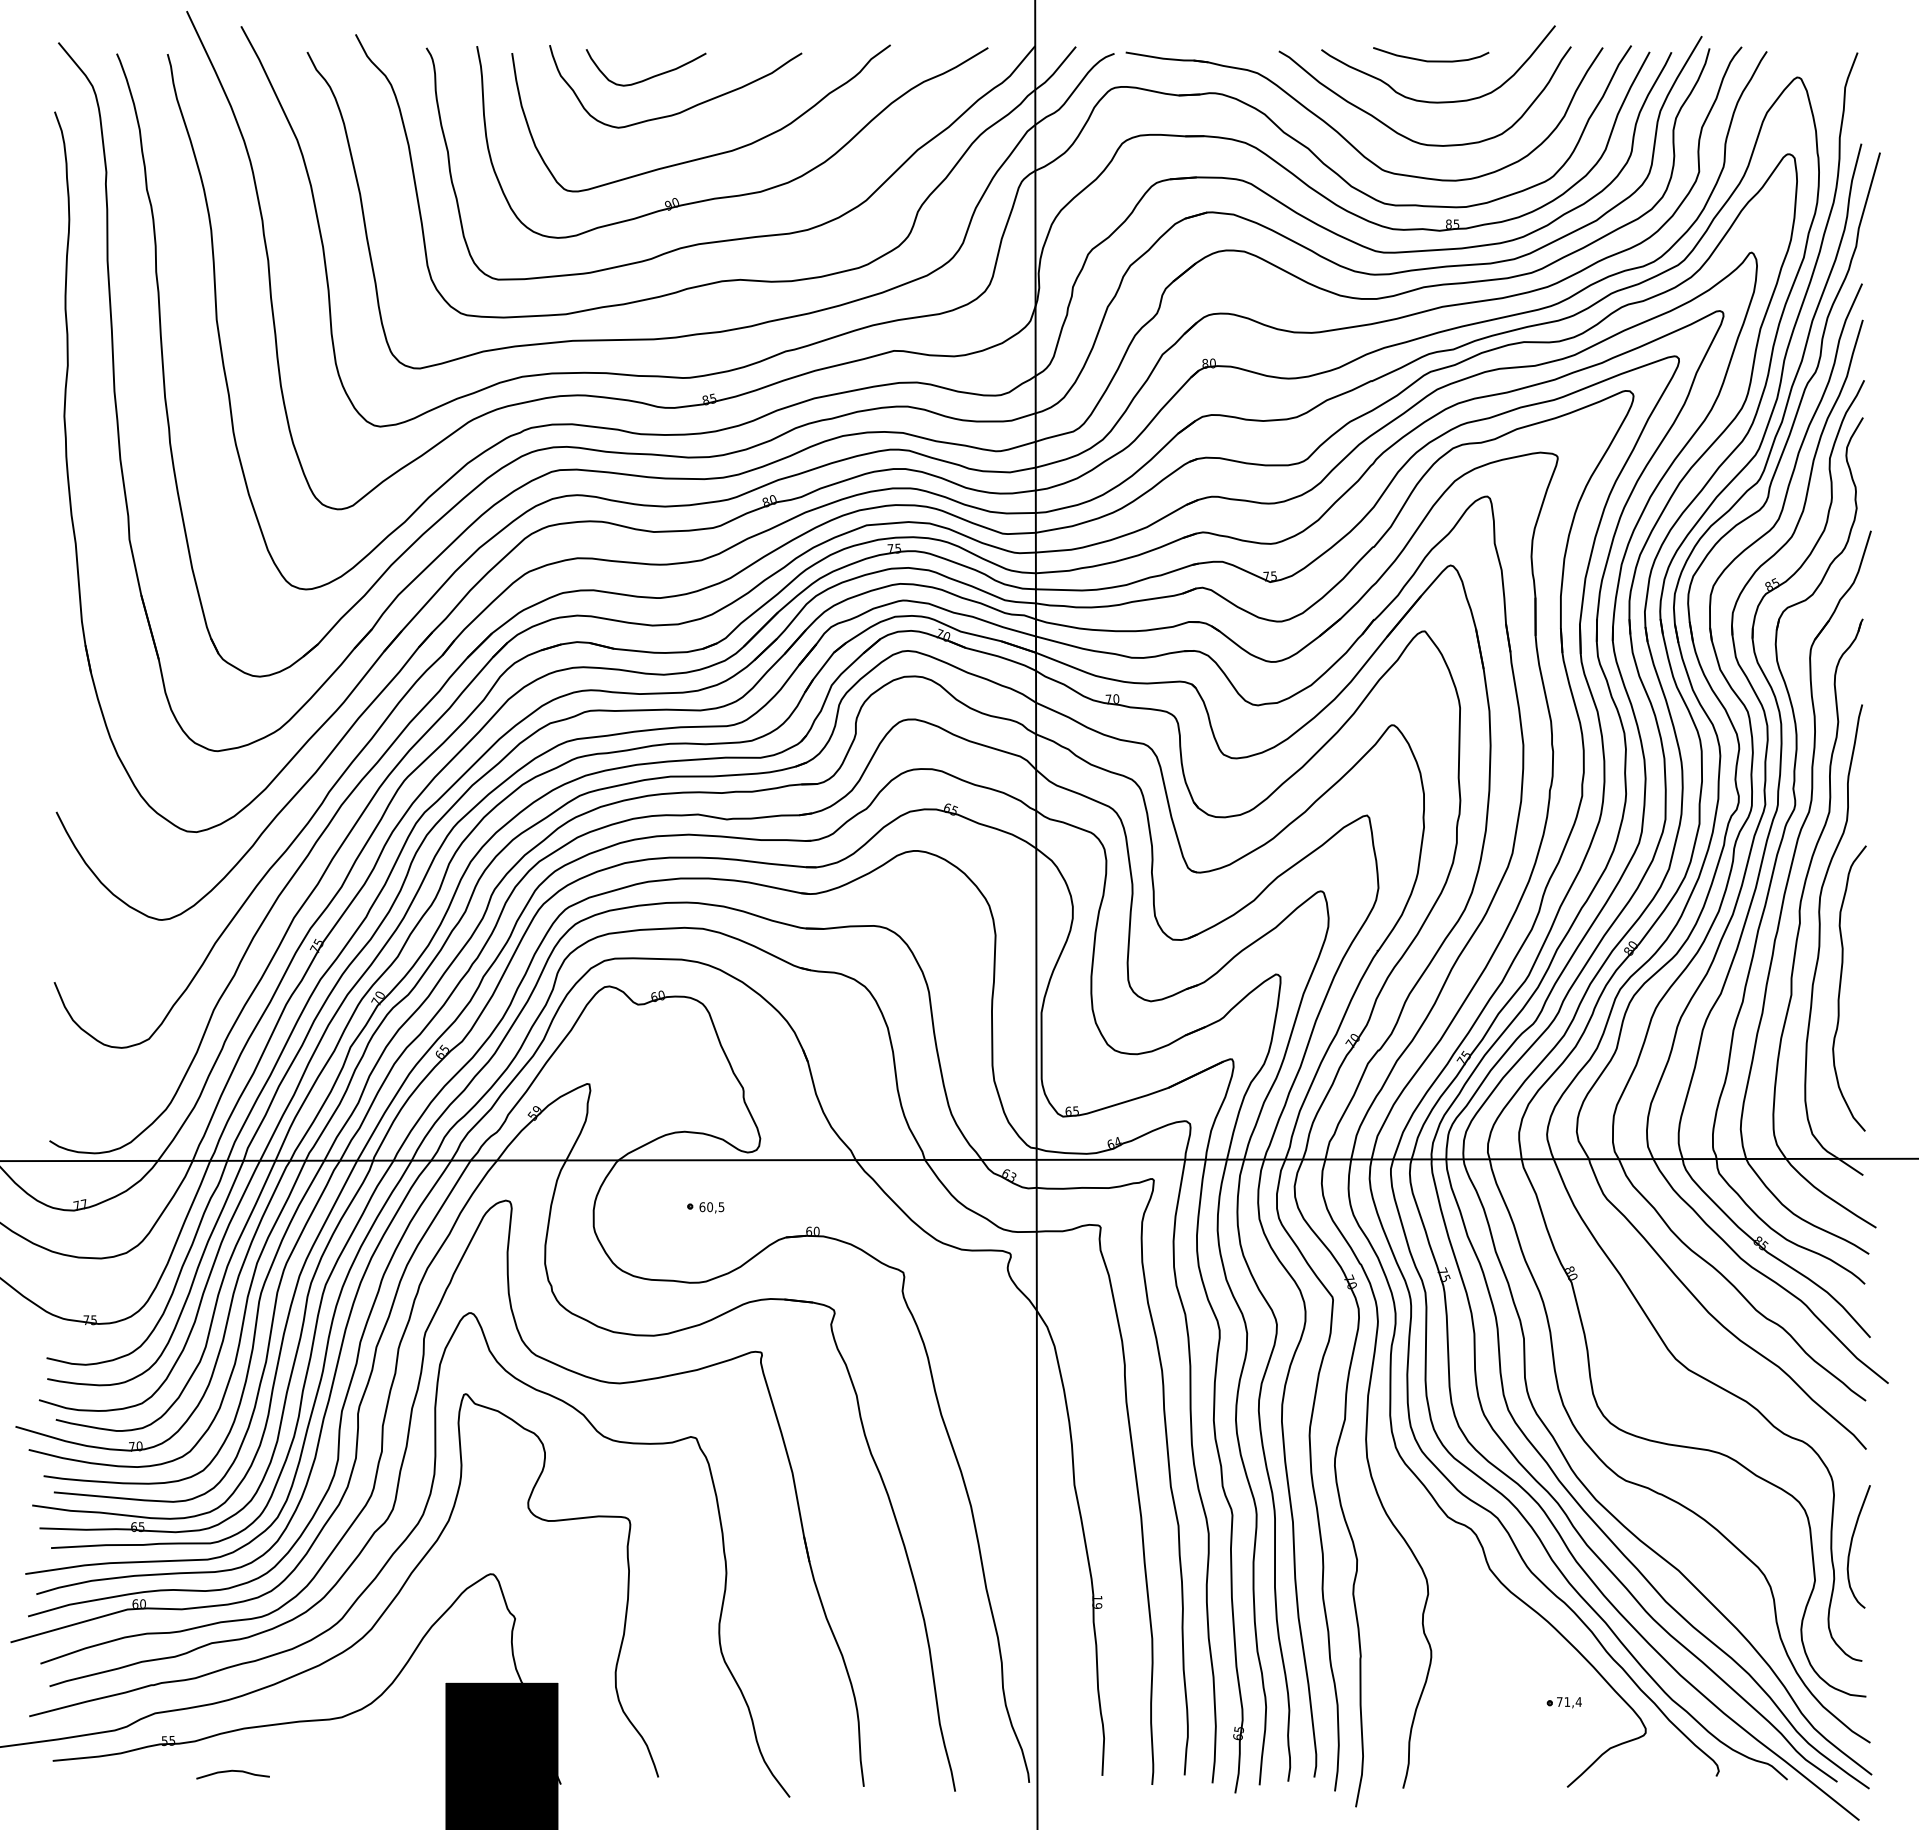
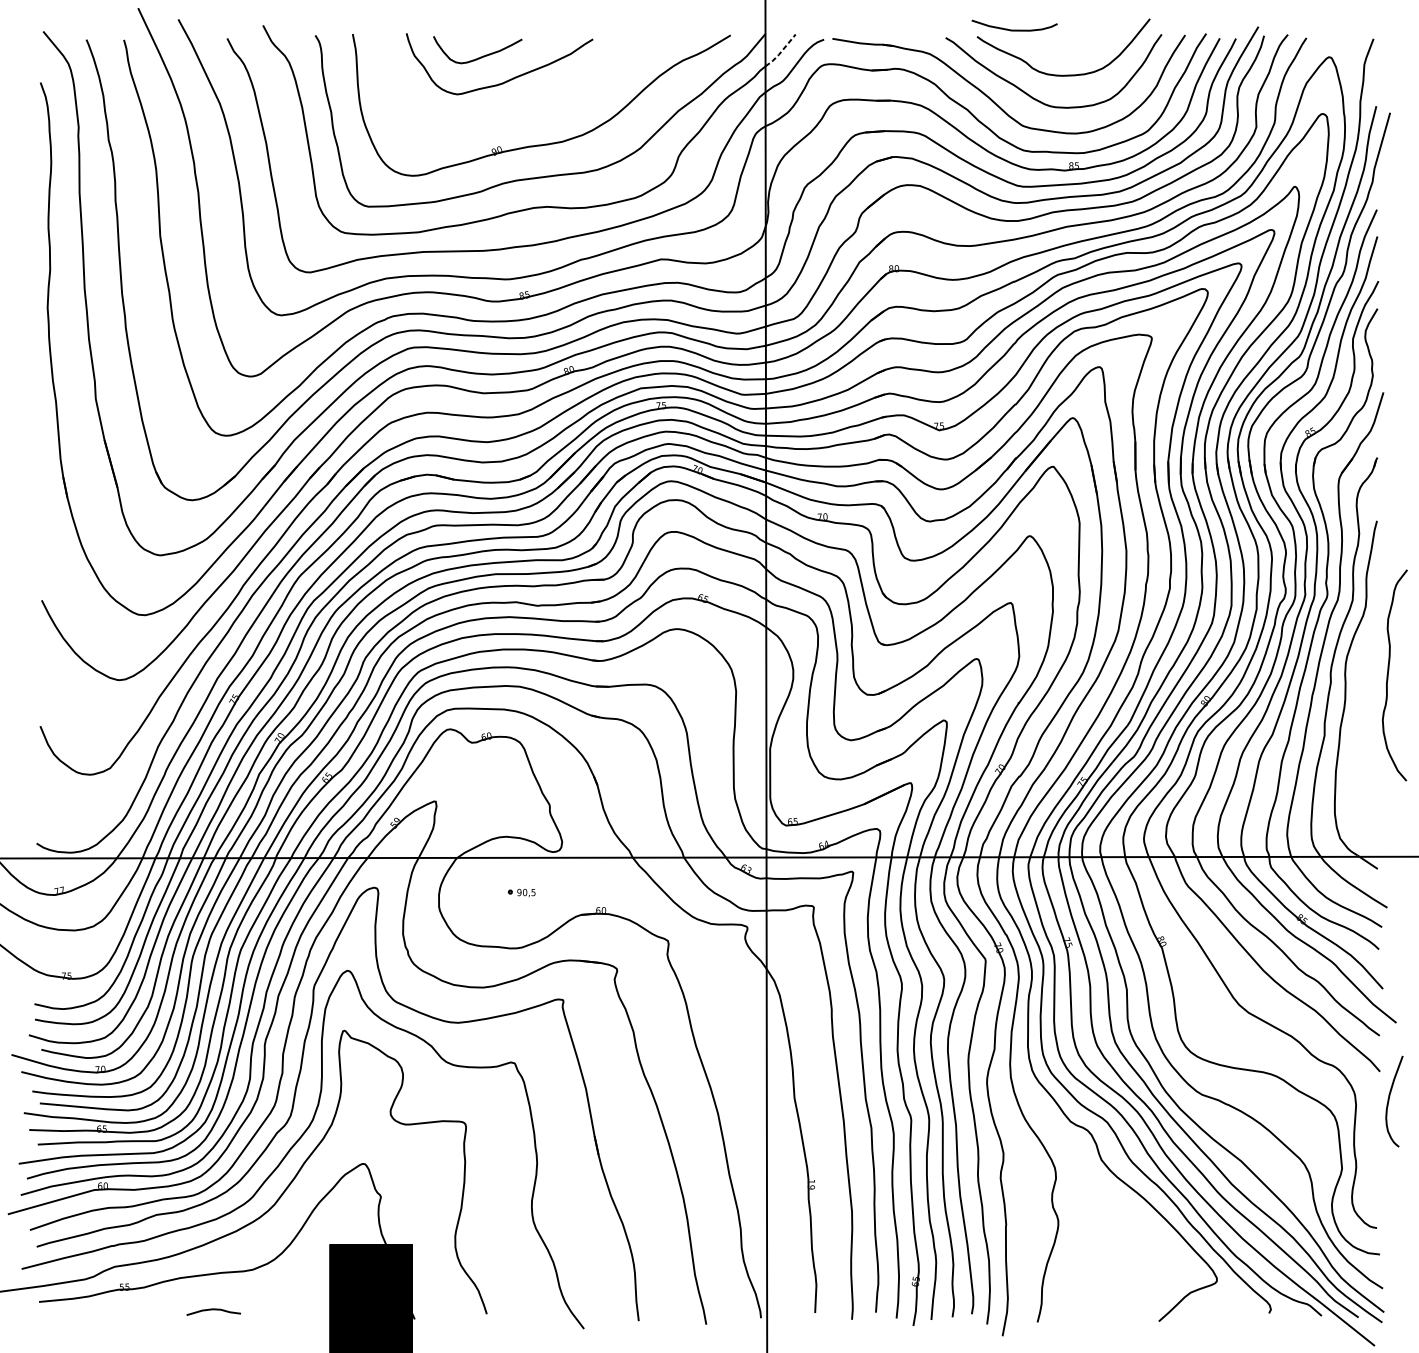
curve: (1431, 60) -> (1014, 29), moved
line: (1056, 70) -> (781, 52), solid -> dashed
curve: (708, 155) -> (523, 114), removed
curve: (1841, 984) -> (1389, 672), moved
text: (702, 1207) -> (519, 892), 60,5 -> 90,5
curve: (1851, 1546) -> (1389, 1101), moved
part: (1563, 1702) -> (1156, 1258), removed
curve: (232, 1771) -> (213, 1309), moved

